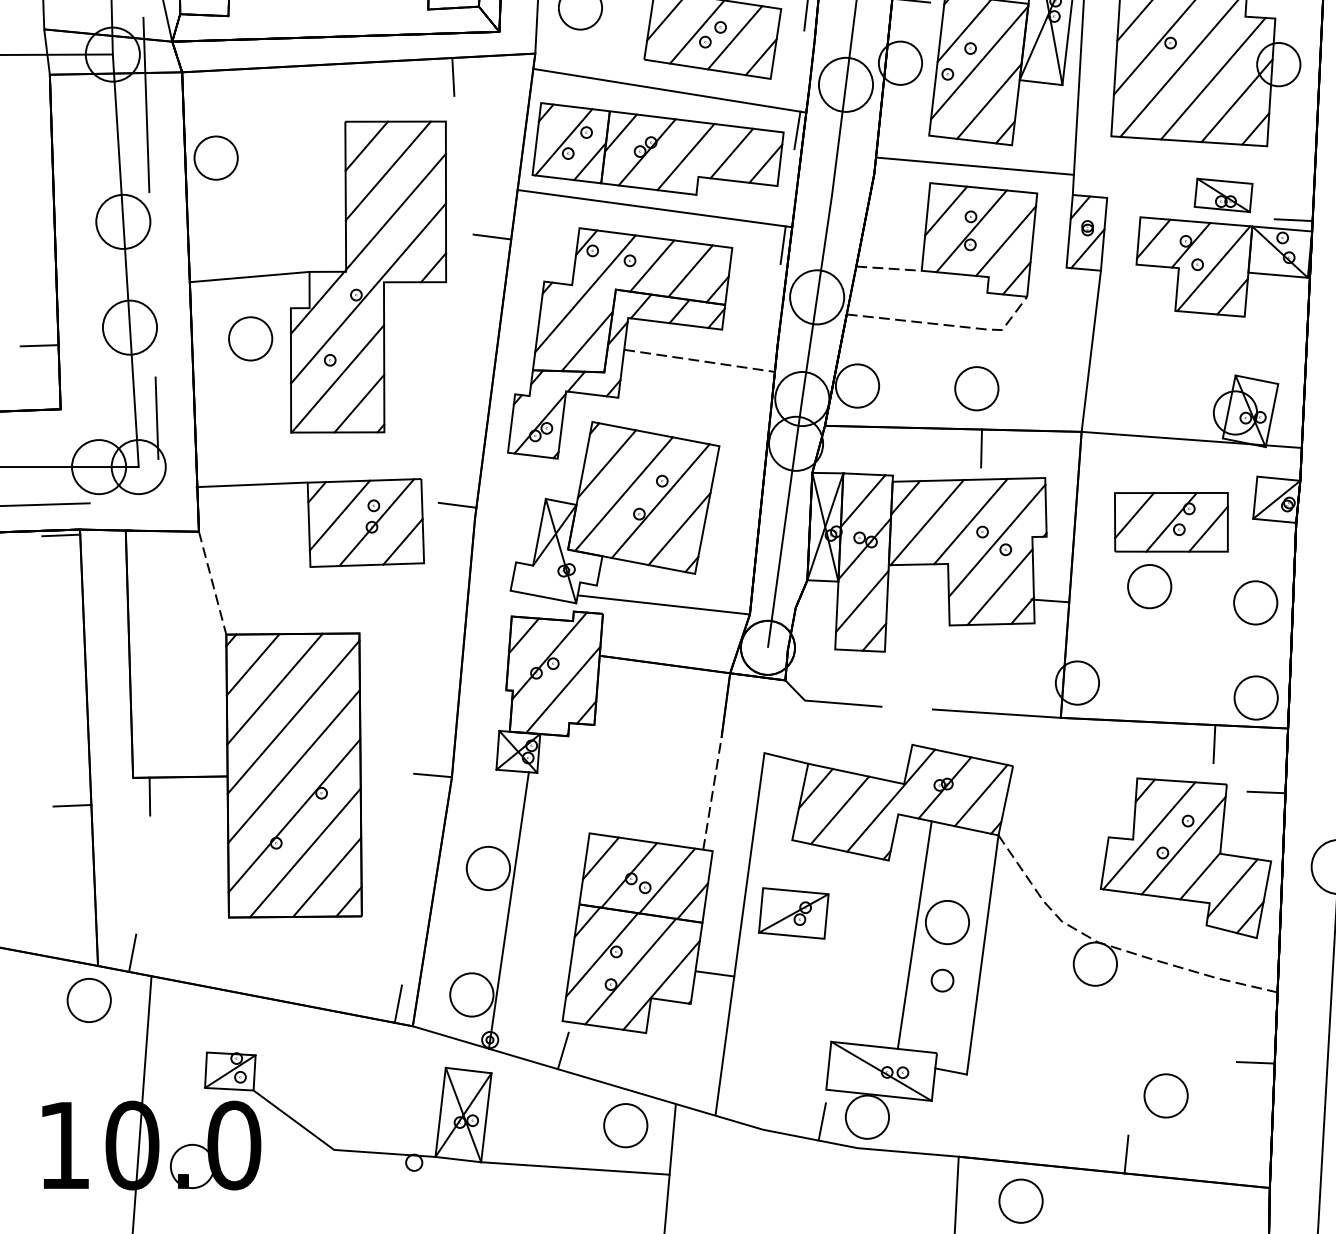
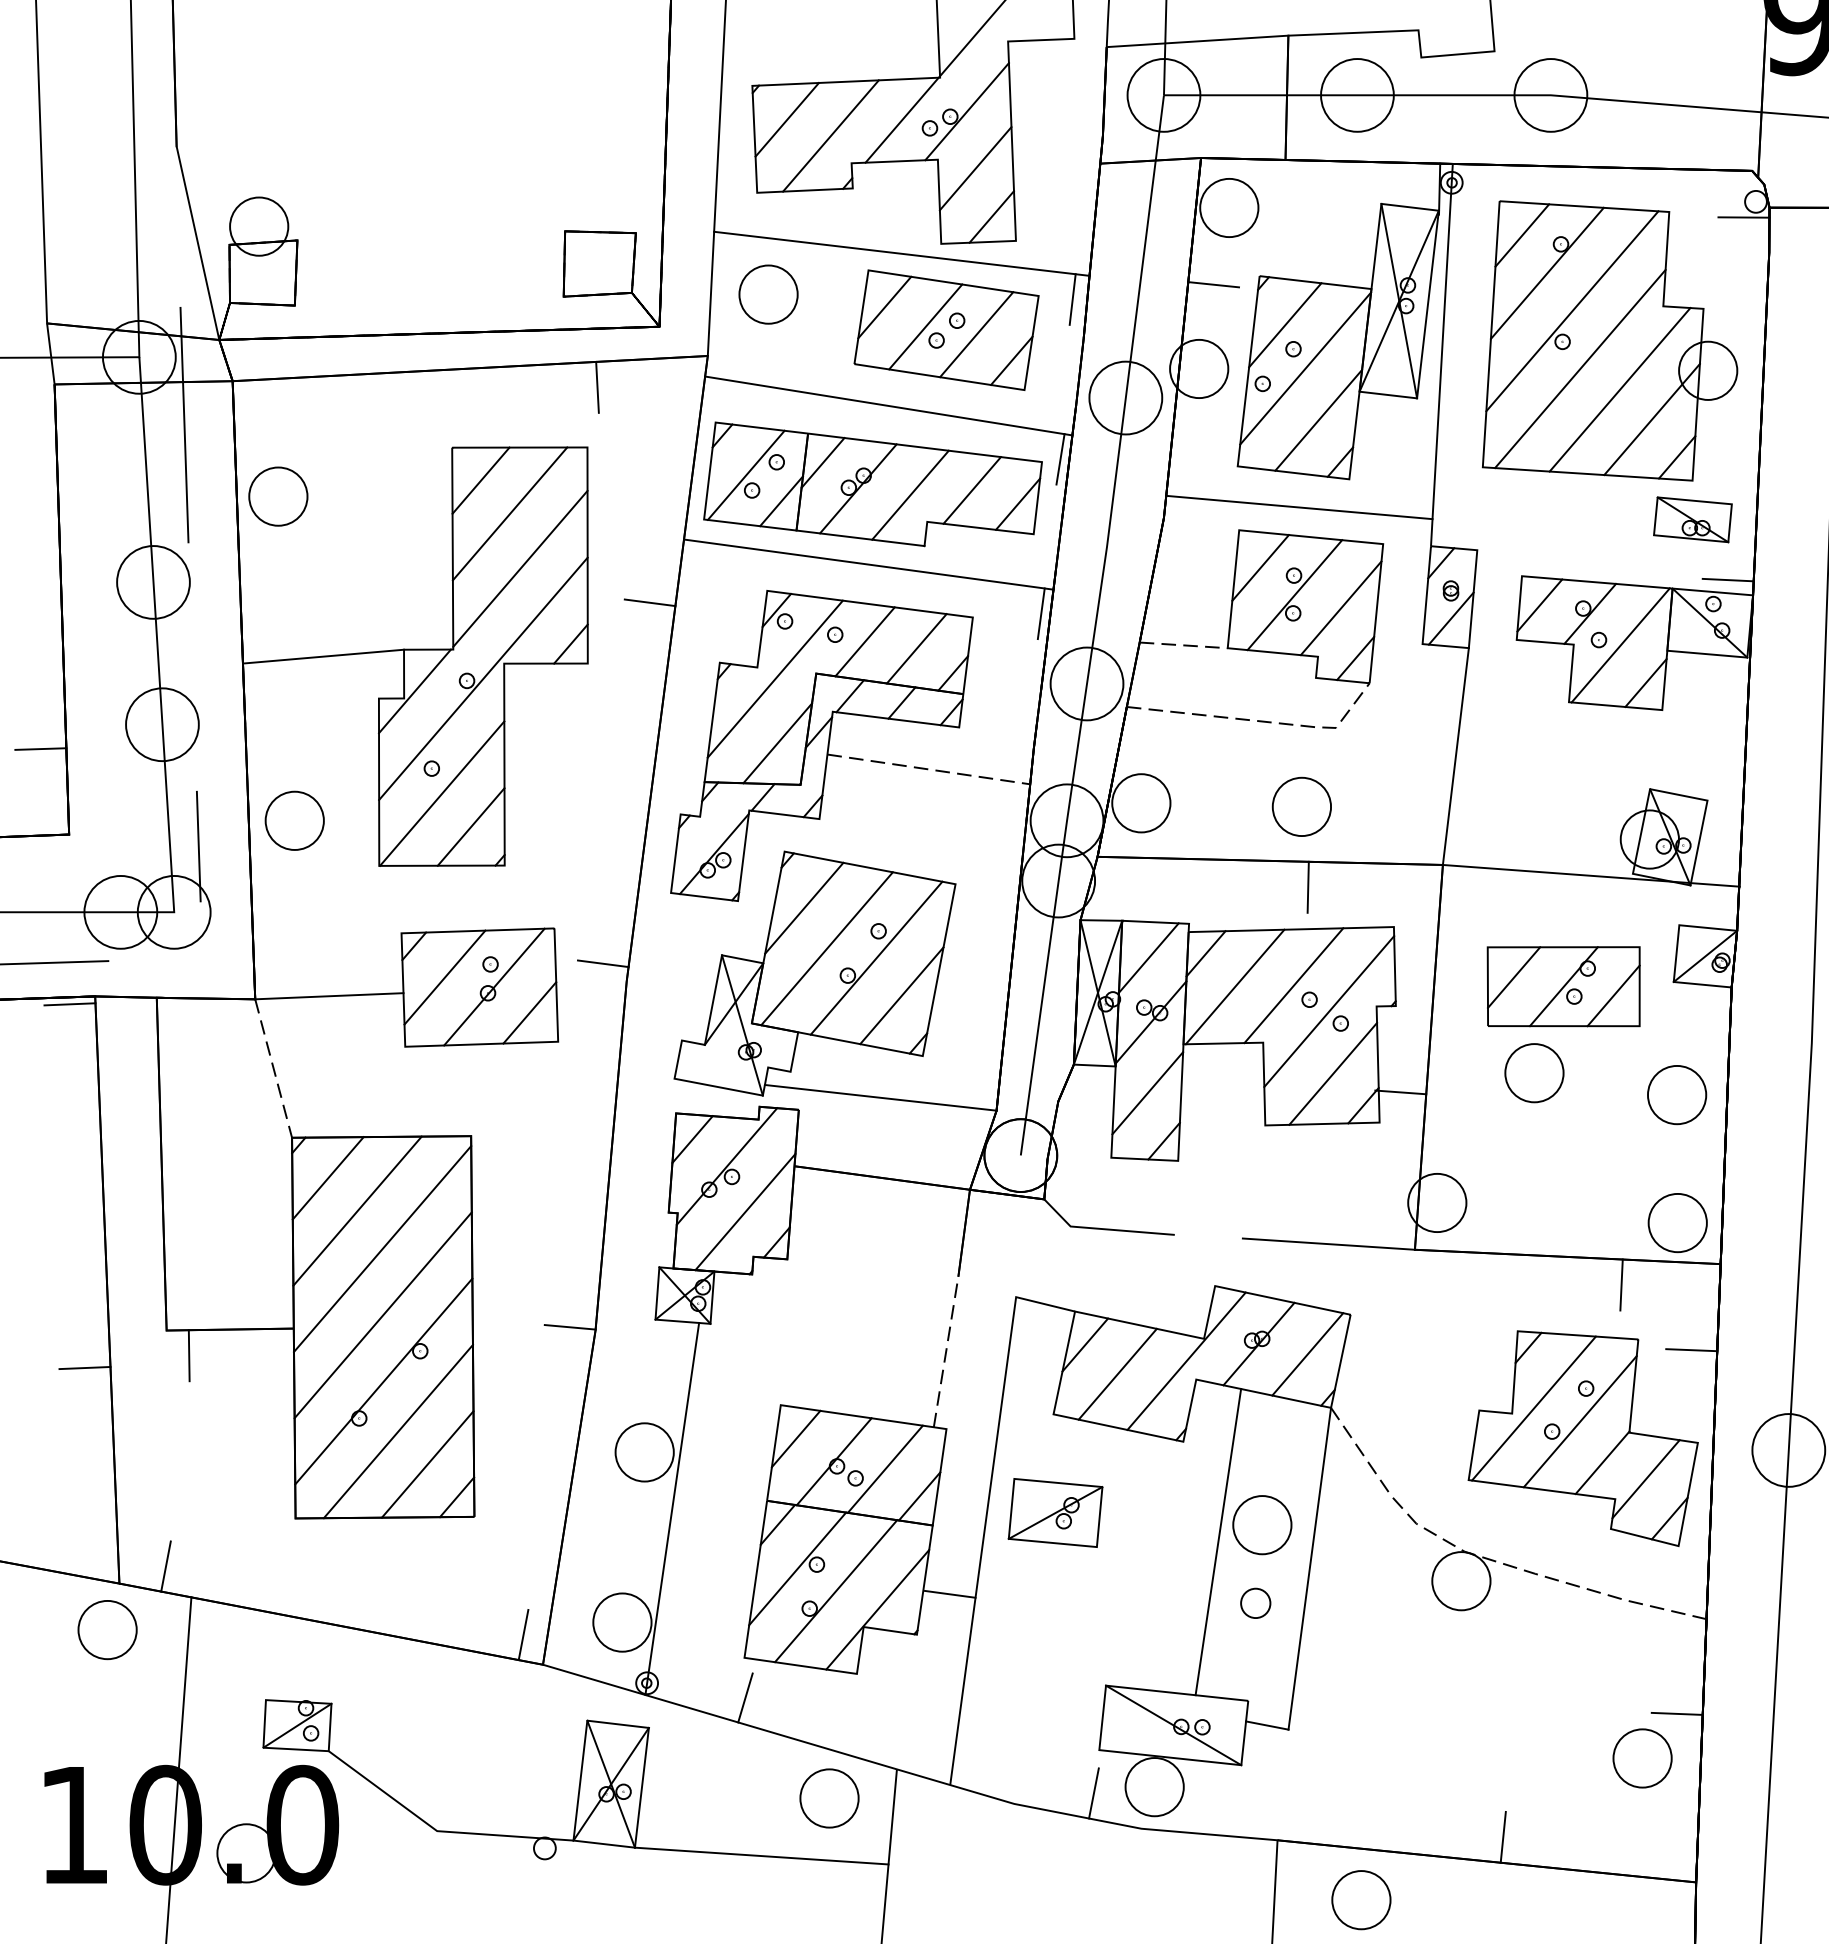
part: (1223, 195) -> (1692, 519), moved
part: (250, 338) -> (294, 820), moved
line: (251, 485) -> (329, 996), moved
part: (1166, 1095) -> (1642, 1758), moved

